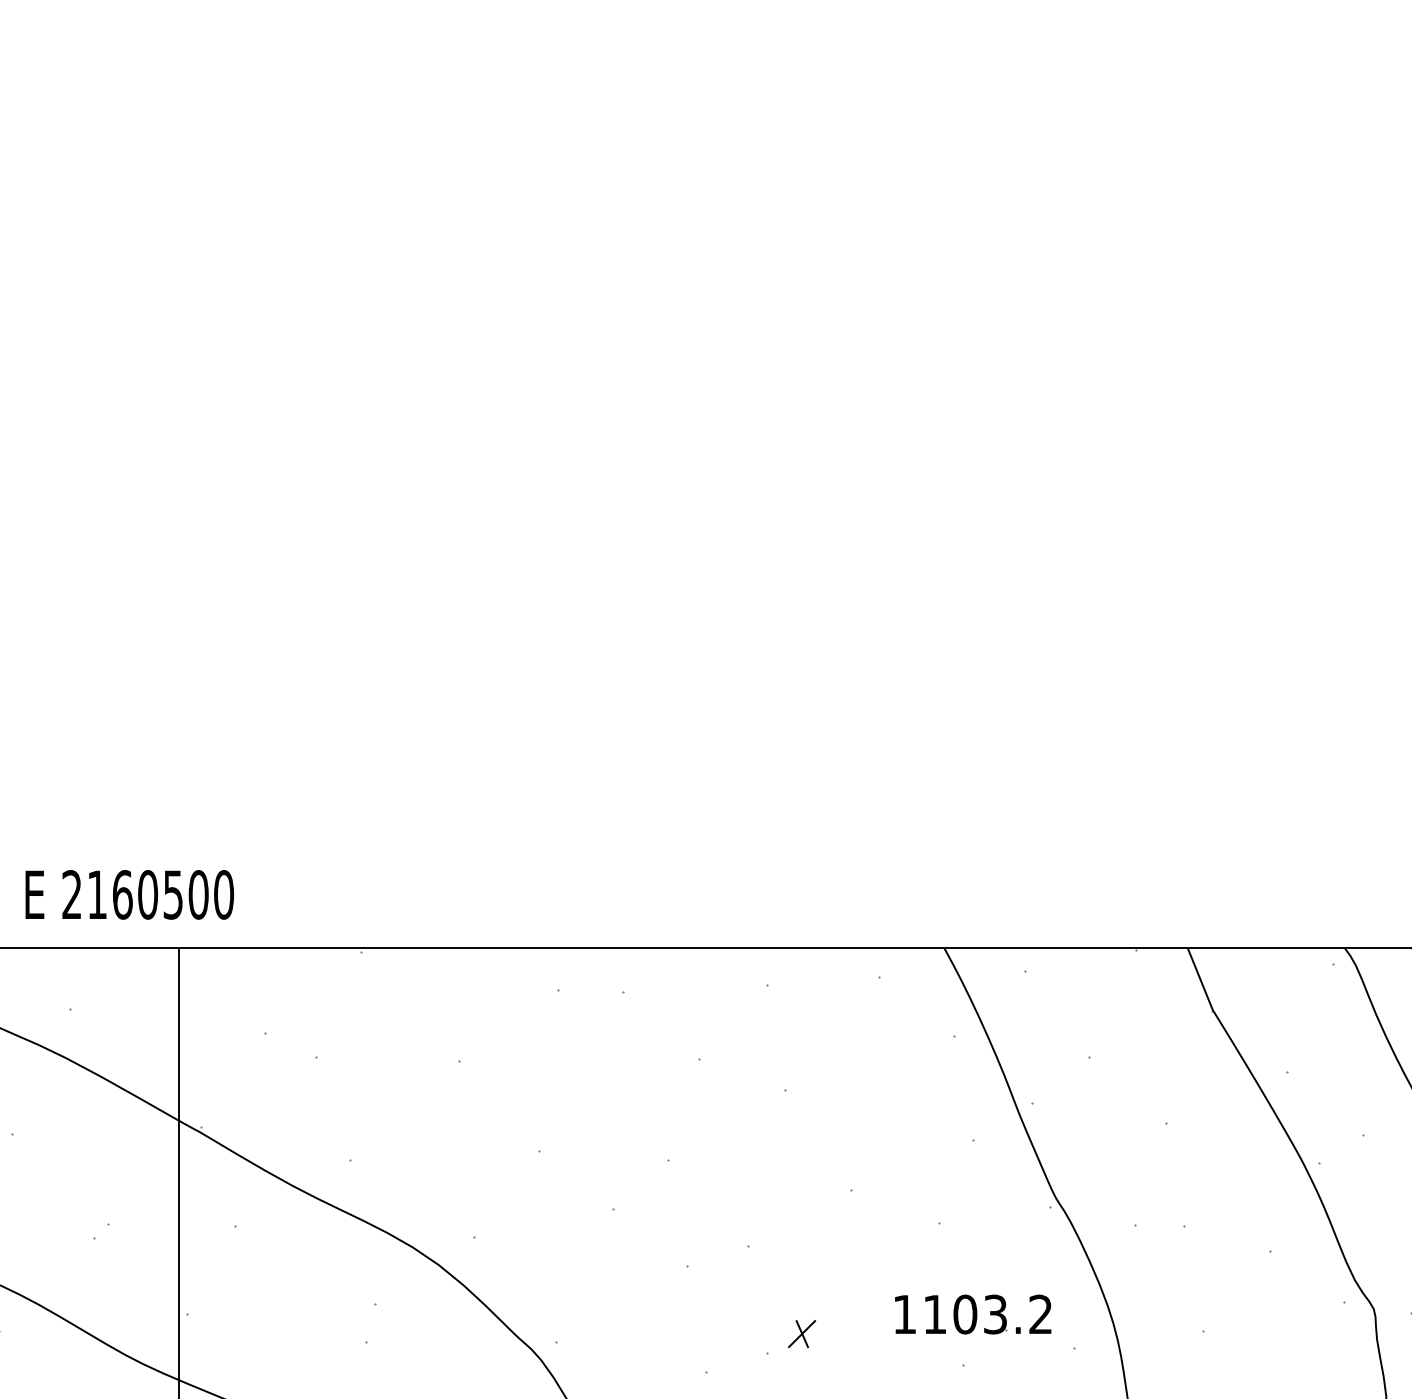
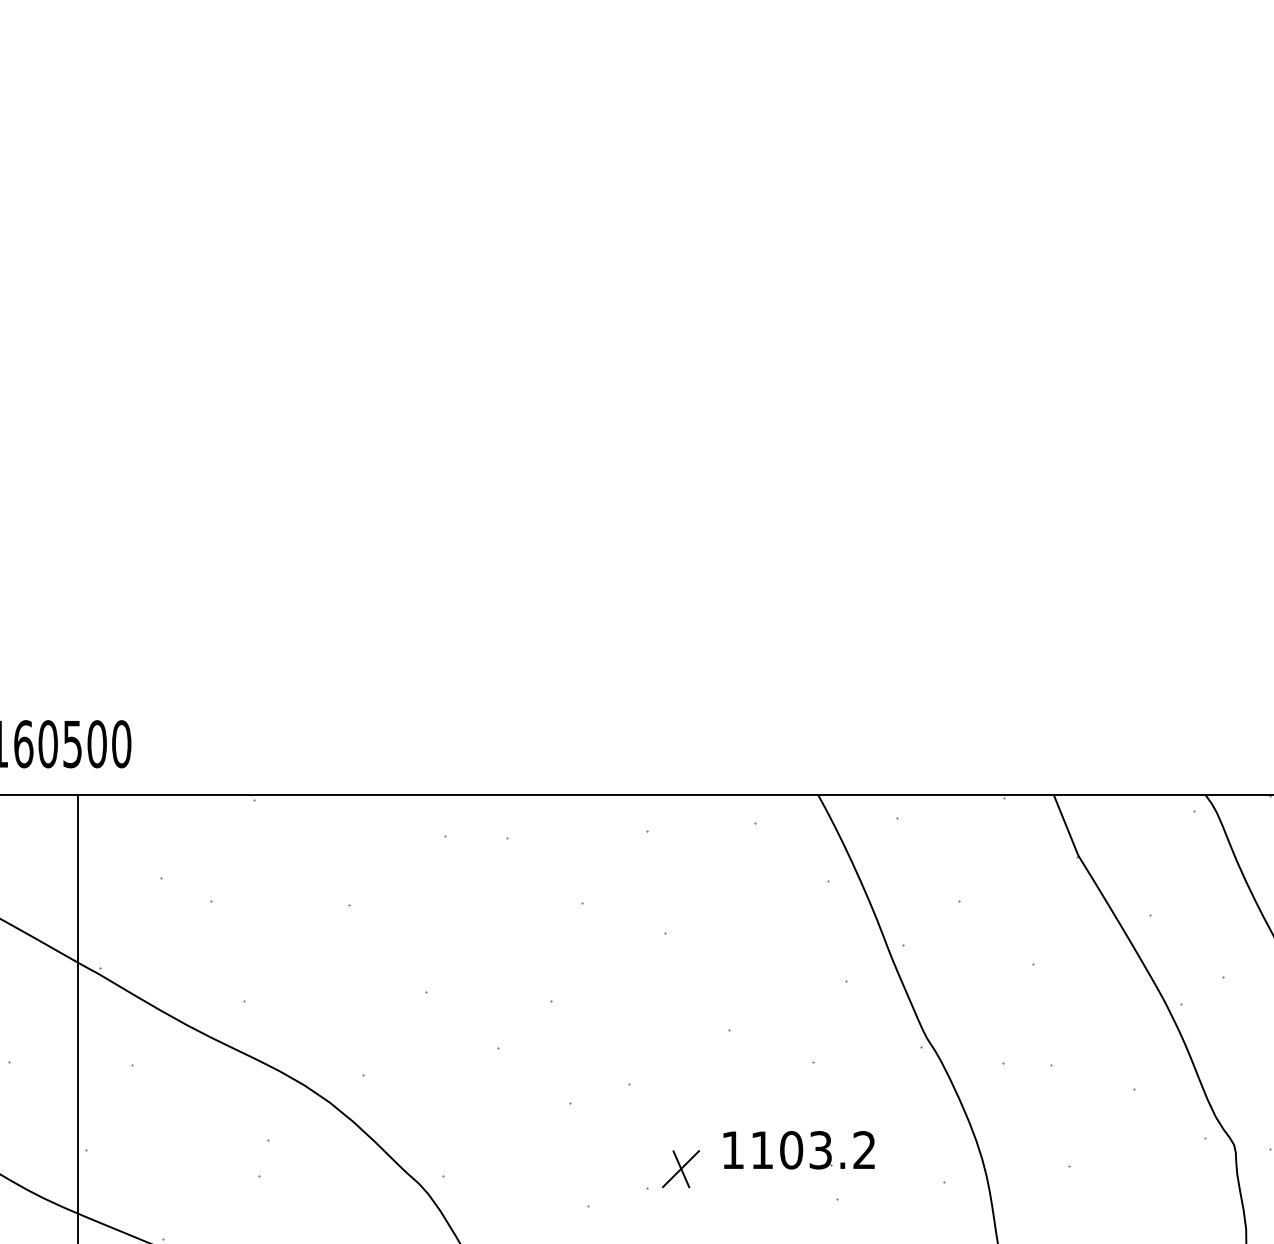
part: (973, 1314) -> (799, 1150), moved
part: (801, 1333) -> (680, 1168), size x1.43

